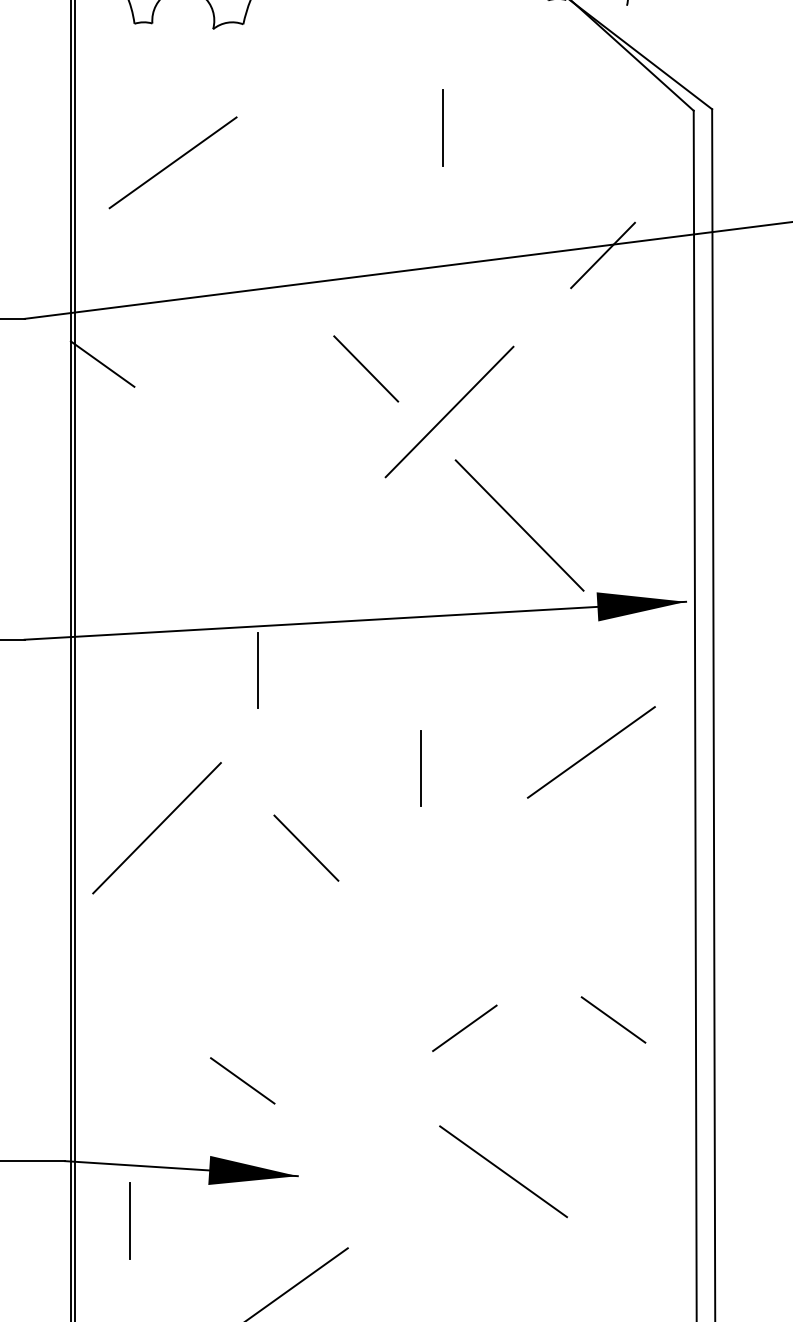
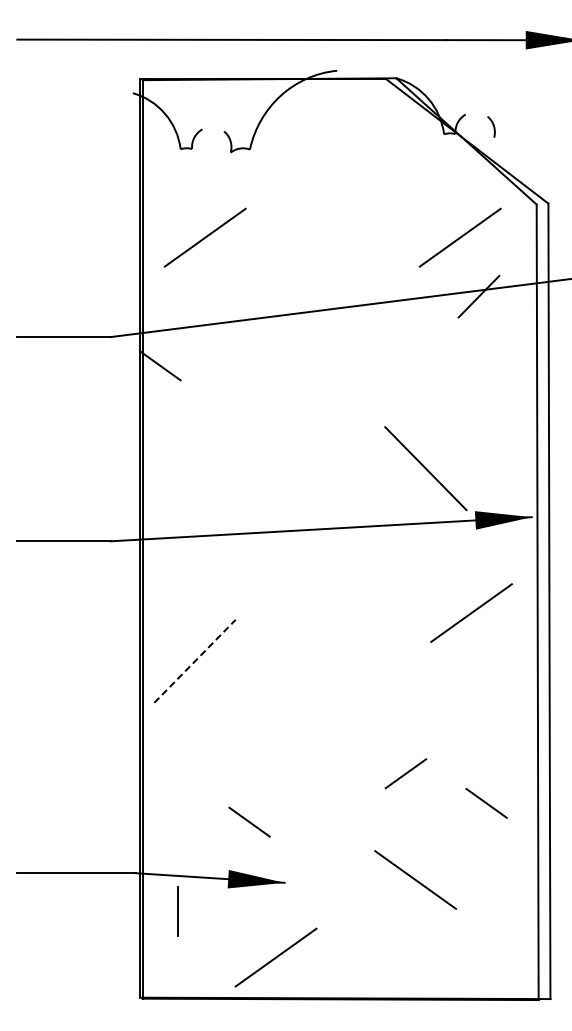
line: (443, 127) -> (377, 215), removed
line: (572, 162) -> (459, 237), added
line: (365, 368) -> (327, 368), removed
line: (448, 410) -> (380, 395), removed
line: (258, 669) -> (259, 560), removed
line: (420, 767) -> (362, 622), removed
line: (157, 826) -> (195, 660), solid -> dashed
line: (305, 847) -> (289, 673), removed
line: (613, 1018) -> (486, 802), moved
line: (464, 1027) -> (405, 773), moved

